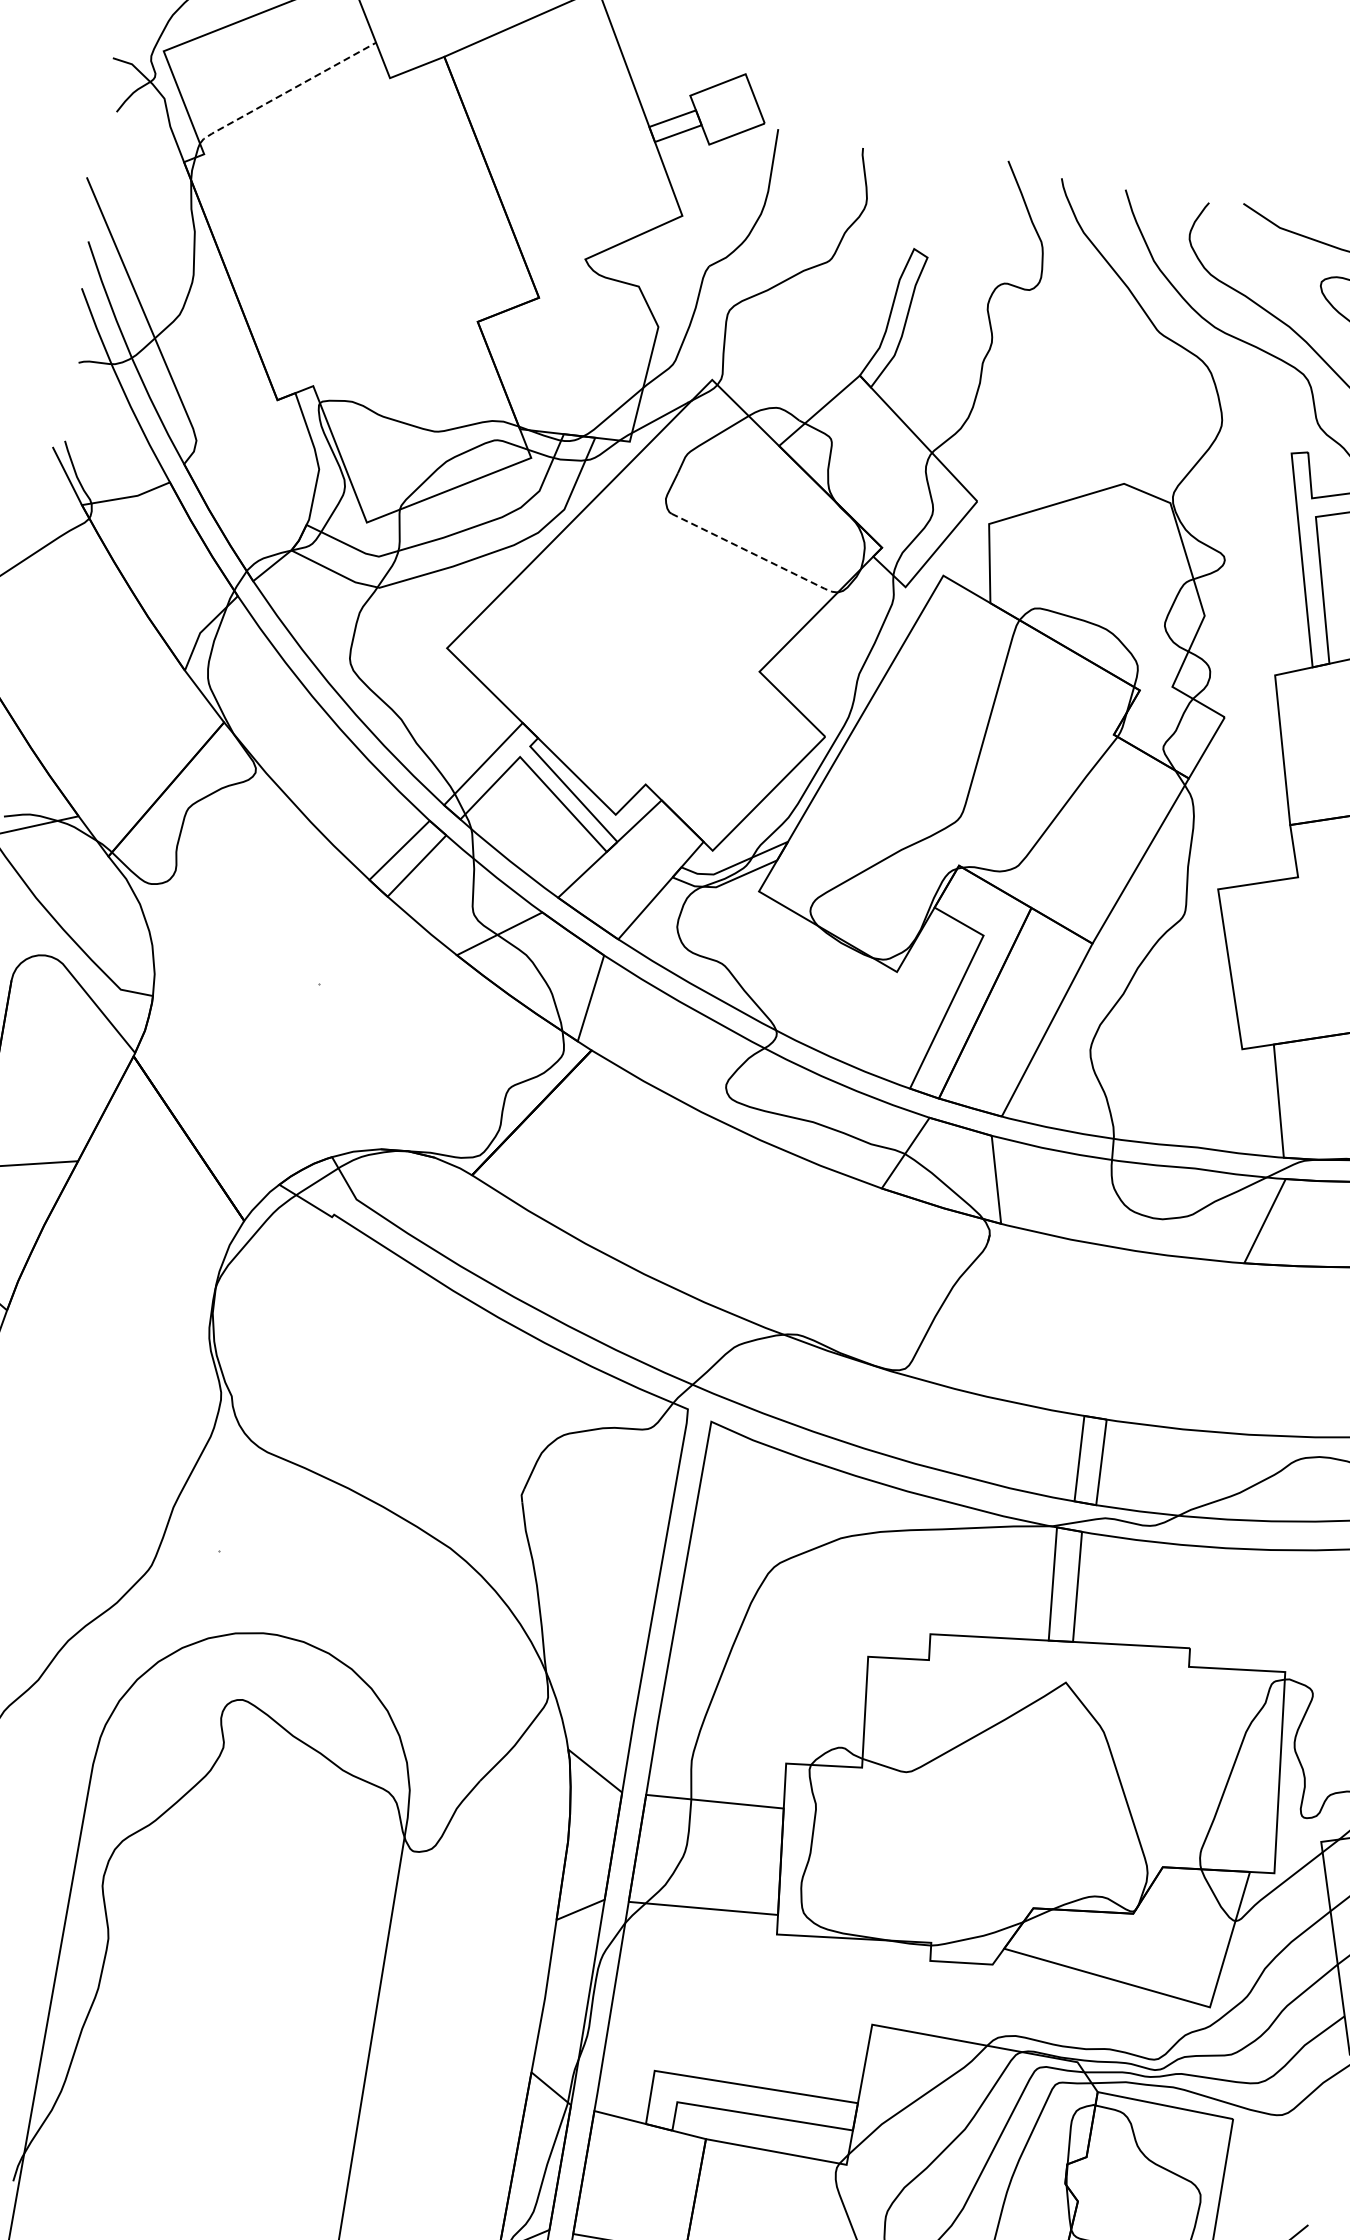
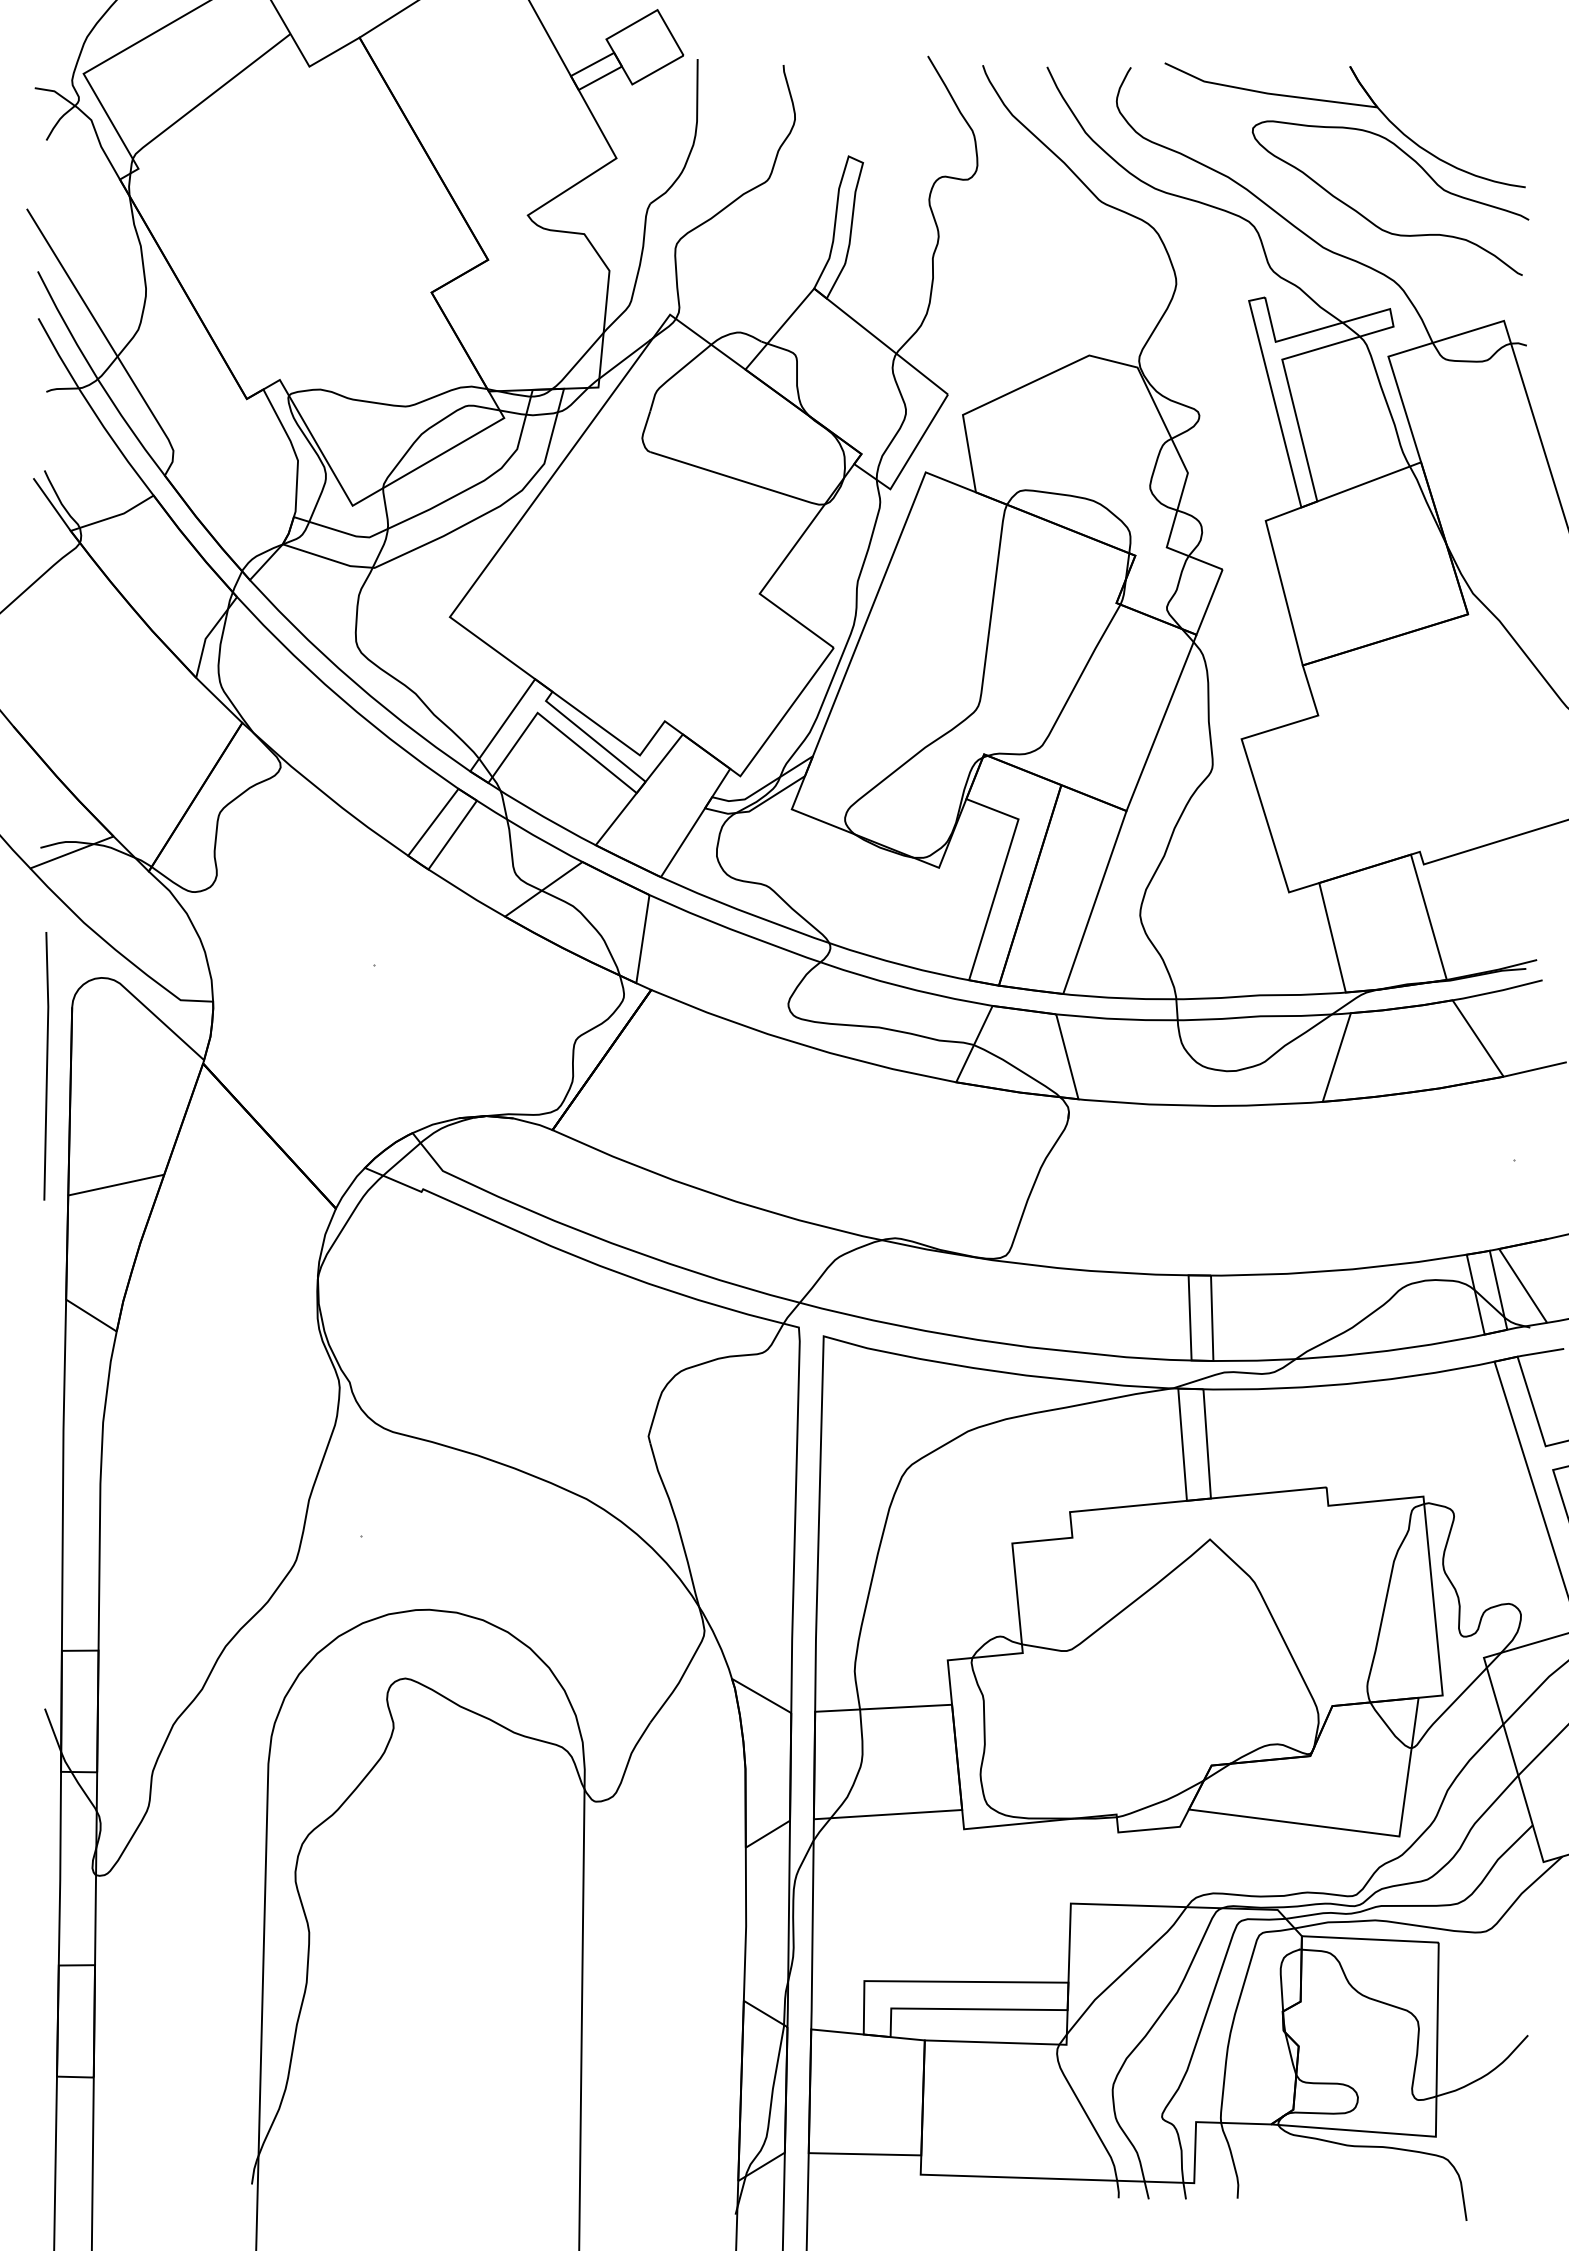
line: (287, 92) -> (210, 95), dashed -> solid
line: (754, 554) -> (737, 479), dashed -> solid

